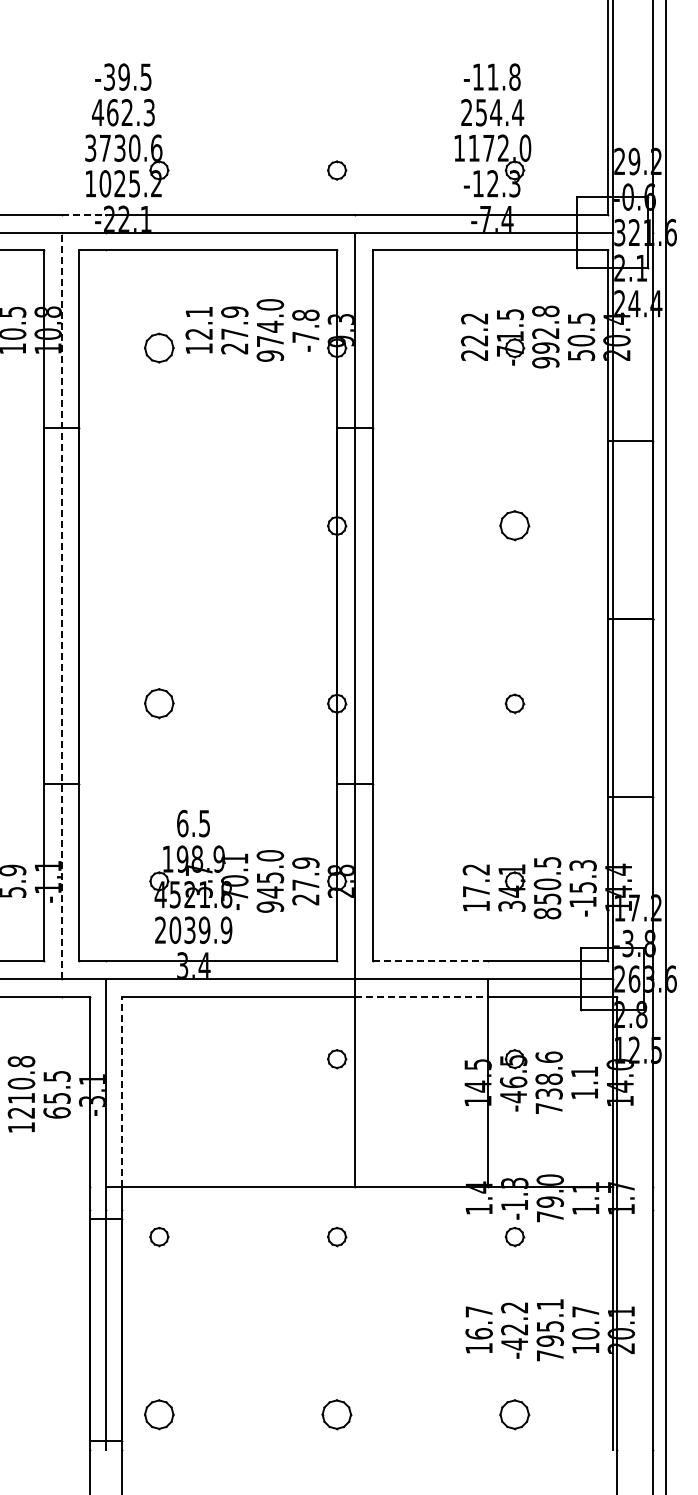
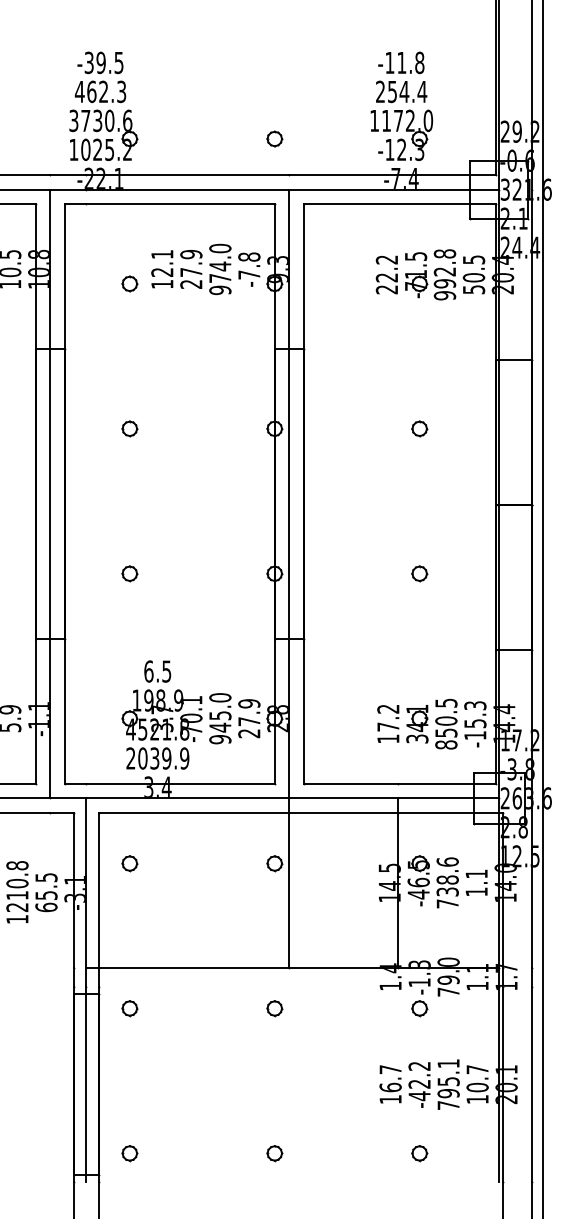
line: (84, 214) -> (68, 174), dashed -> solid
part: (159, 348) -> (129, 284), size x0.62
part: (159, 526) -> (129, 429), added
part: (514, 526) -> (419, 429), size x0.62
line: (61, 605) -> (50, 493), dashed -> solid
part: (159, 703) -> (129, 573), size x0.62
line: (430, 961) -> (350, 783), dashed -> solid
line: (421, 996) -> (343, 812), dashed -> solid
part: (159, 1059) -> (129, 863), added
line: (121, 1091) -> (98, 889), dashed -> solid
part: (159, 1414) -> (129, 1153), size x0.62
part: (337, 1414) -> (275, 1153), size x0.62
part: (514, 1414) -> (419, 1153), size x0.62

